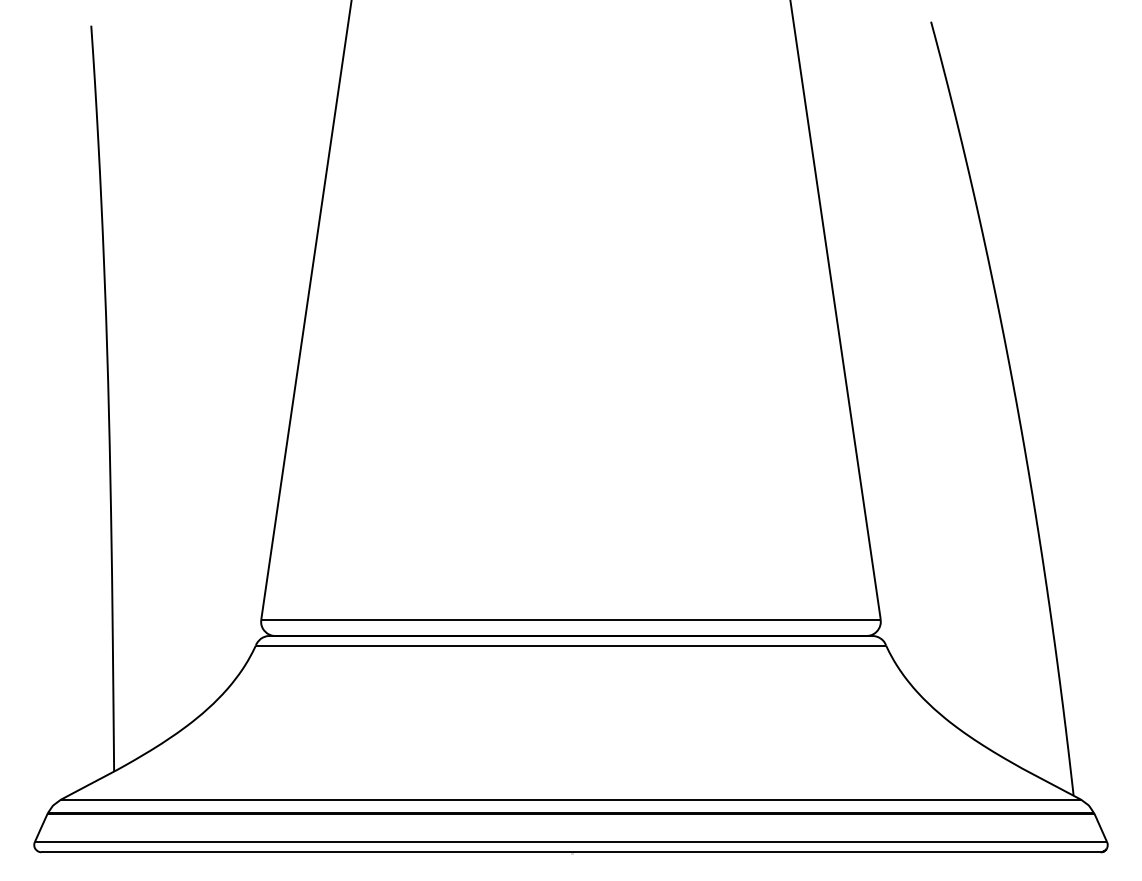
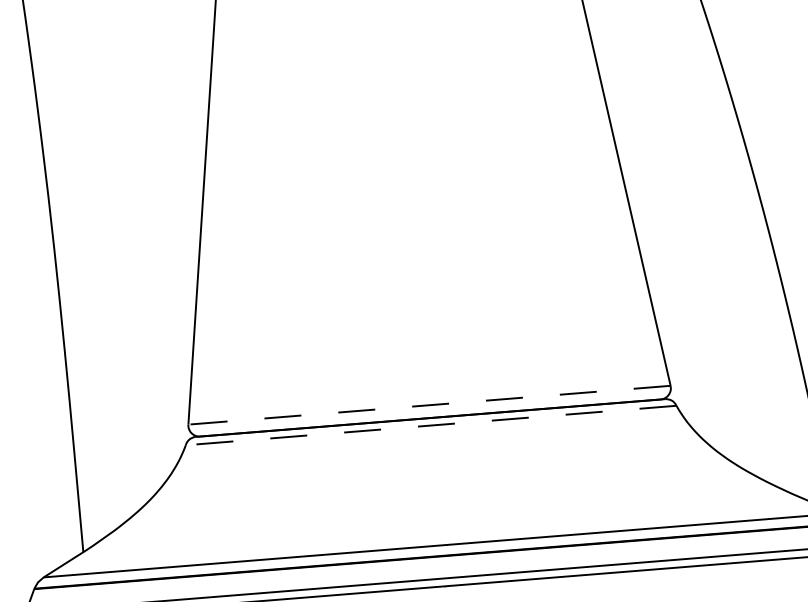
line: (571, 619) -> (429, 405), solid -> dashed
line: (570, 645) -> (430, 425), solid -> dashed

